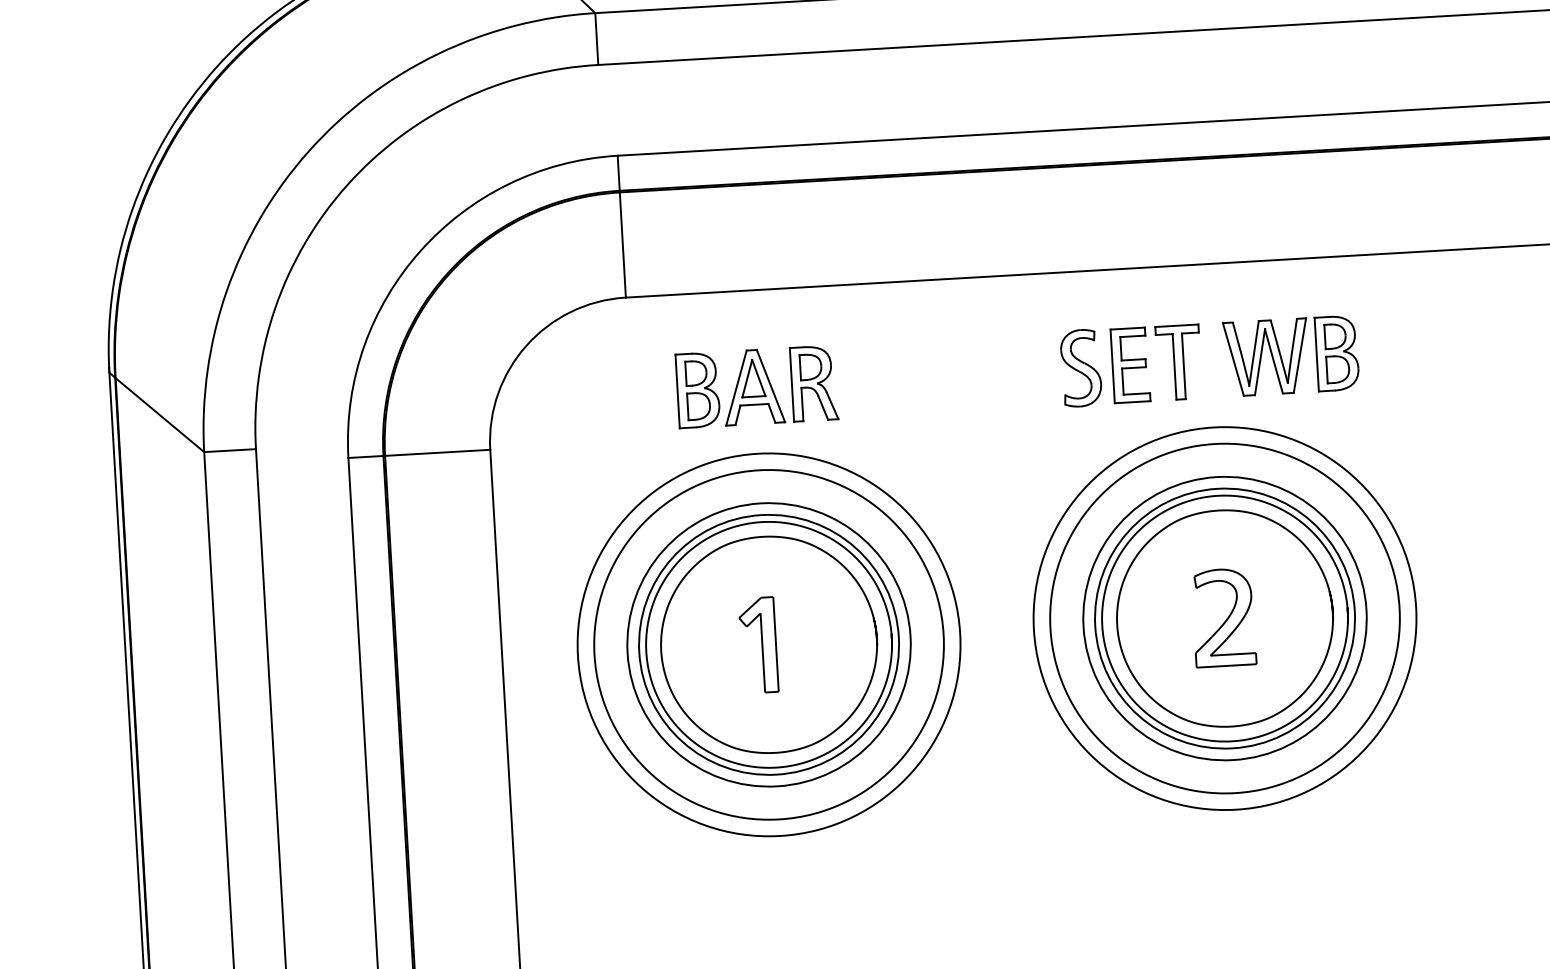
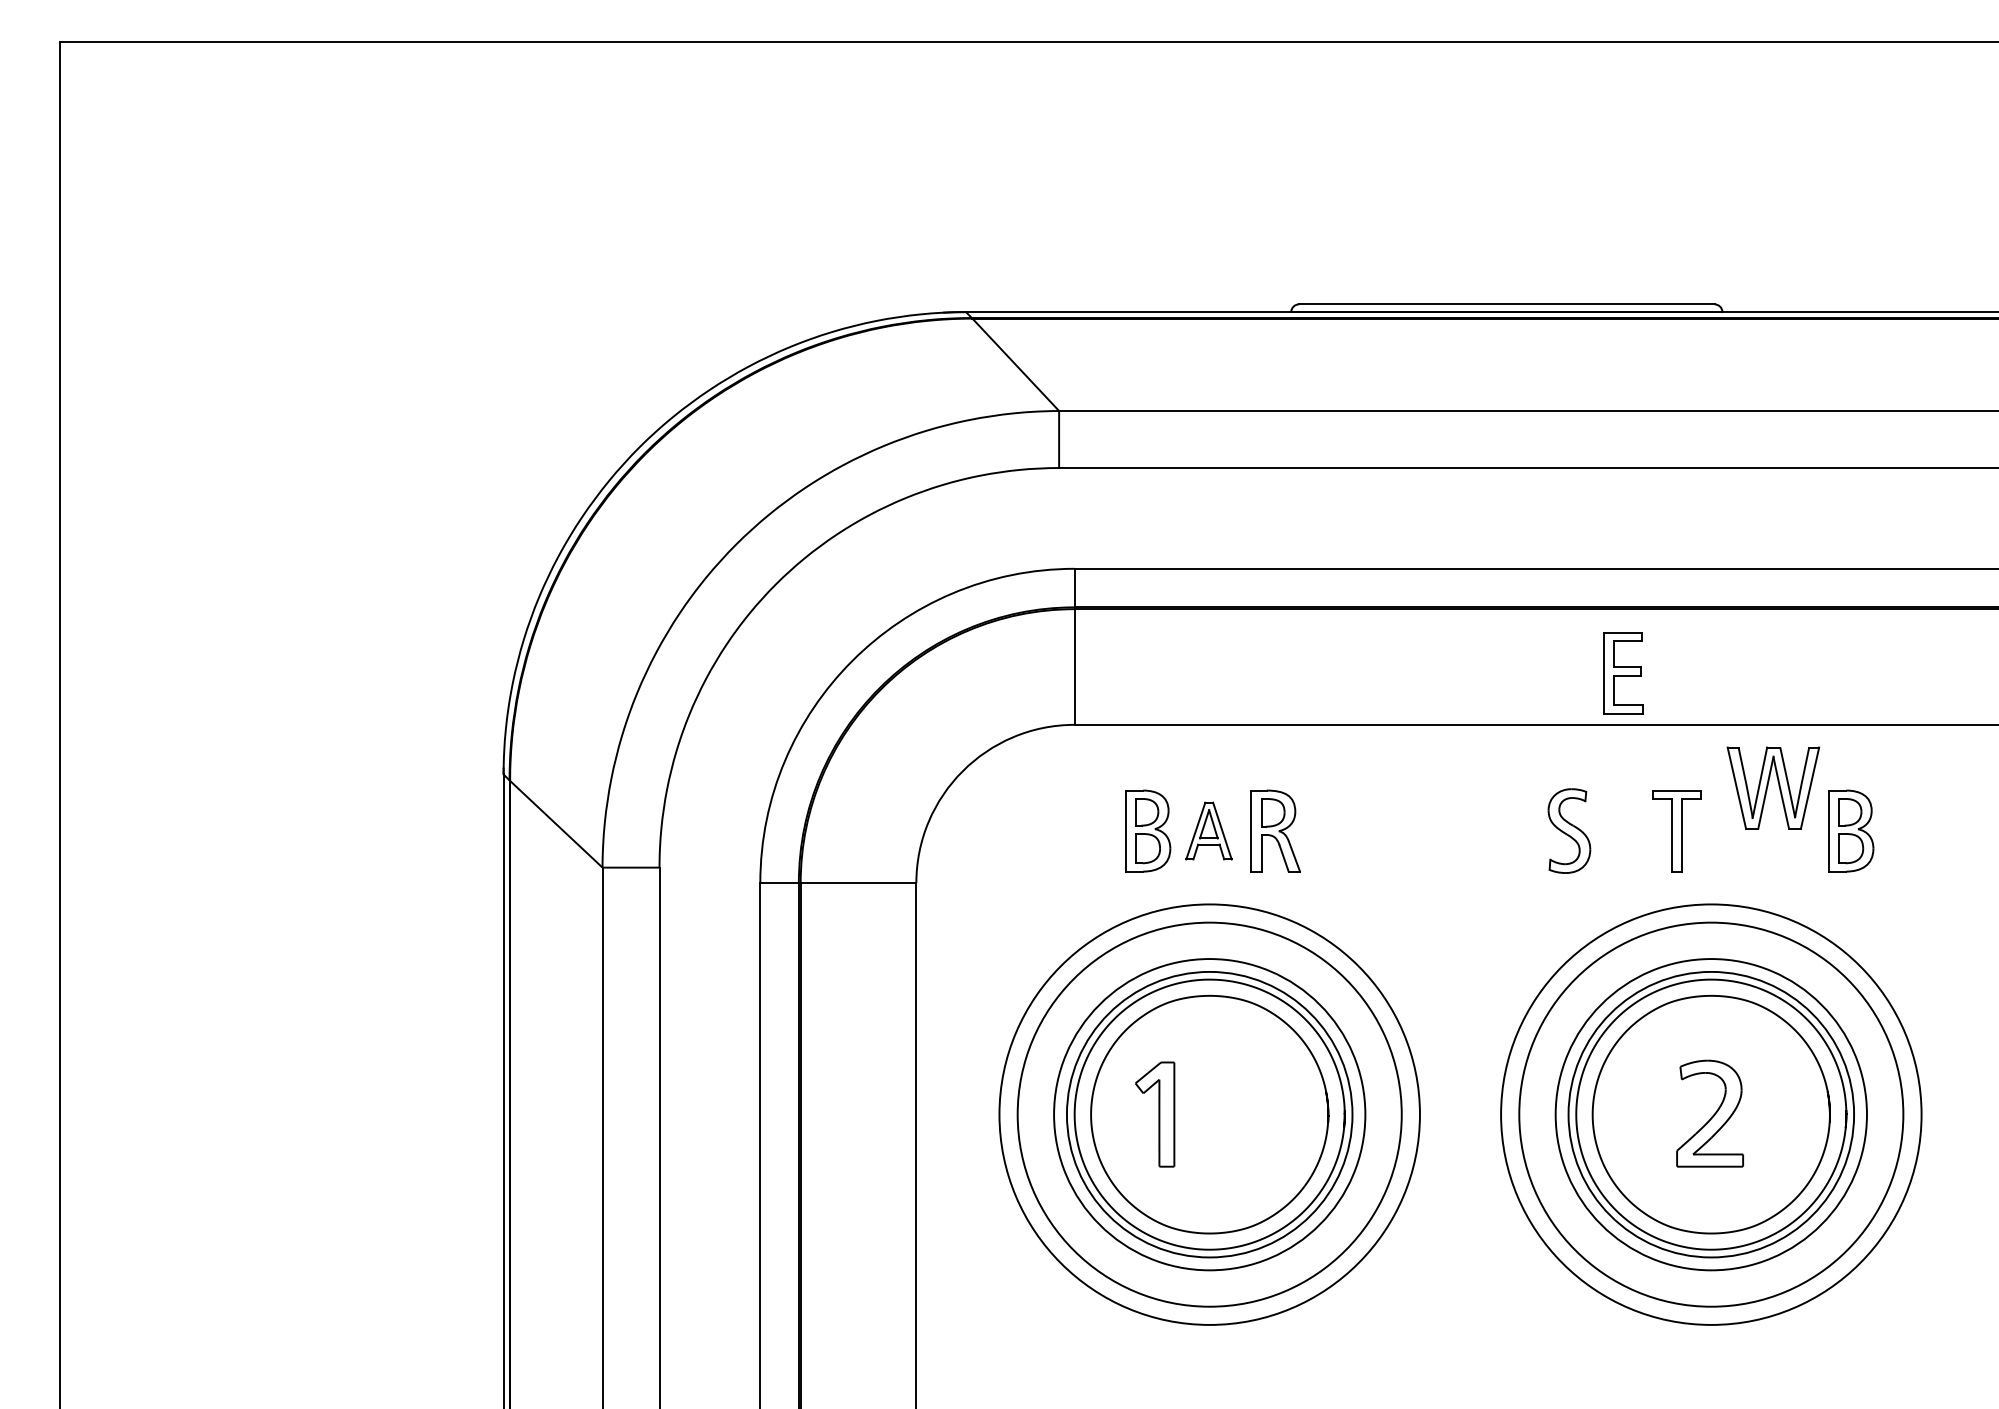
part: (1266, 357) -> (1773, 787), moved
part: (1130, 365) -> (1623, 673), moved
part: (753, 386) -> (1208, 830), size x0.7
part: (758, 645) -> (1155, 1114), moved

